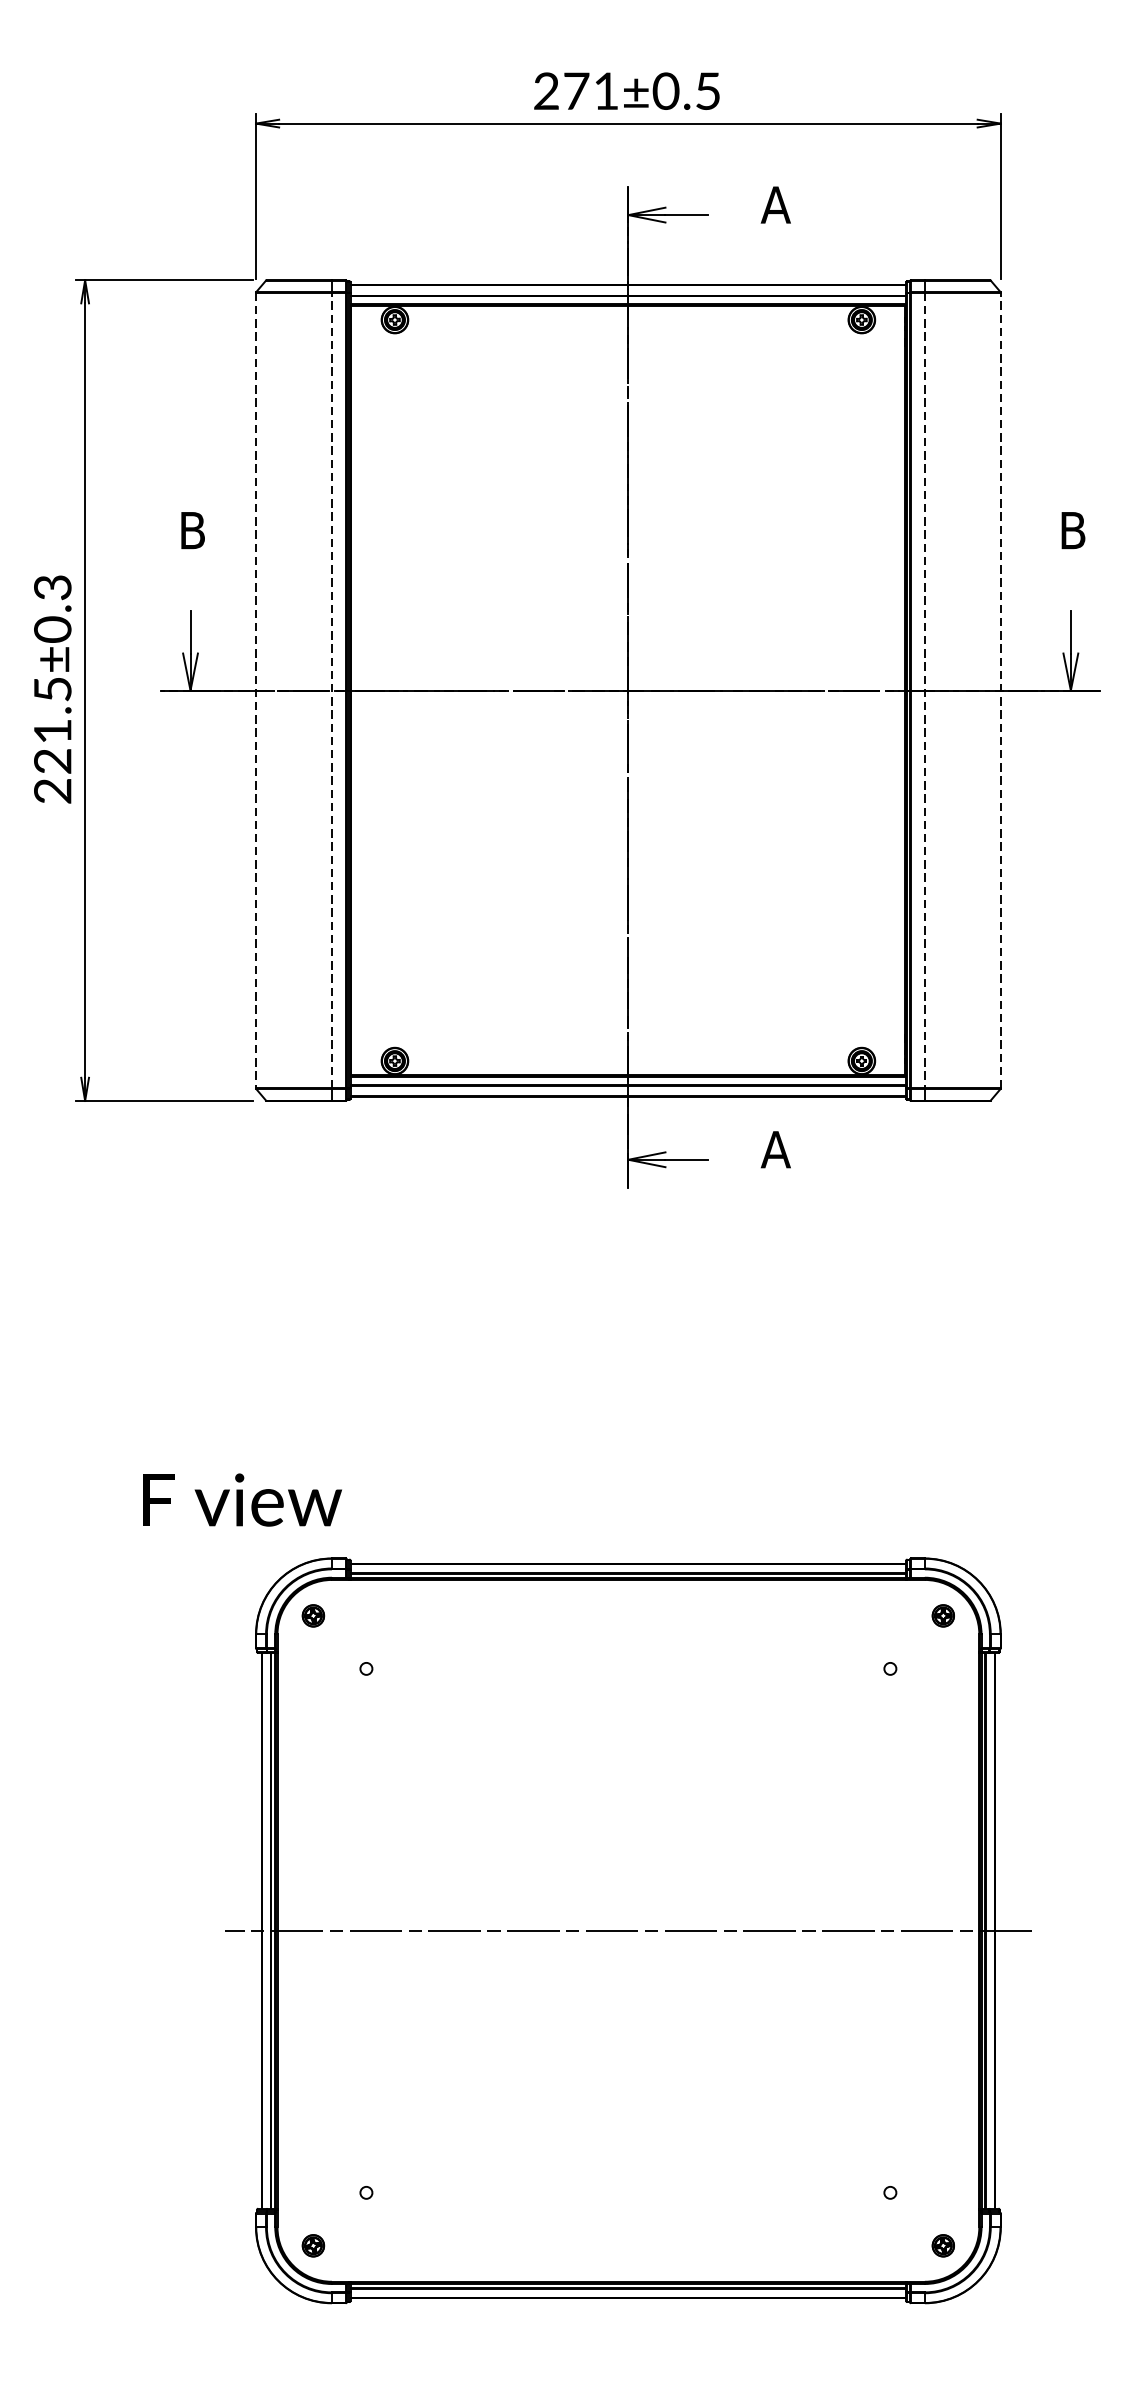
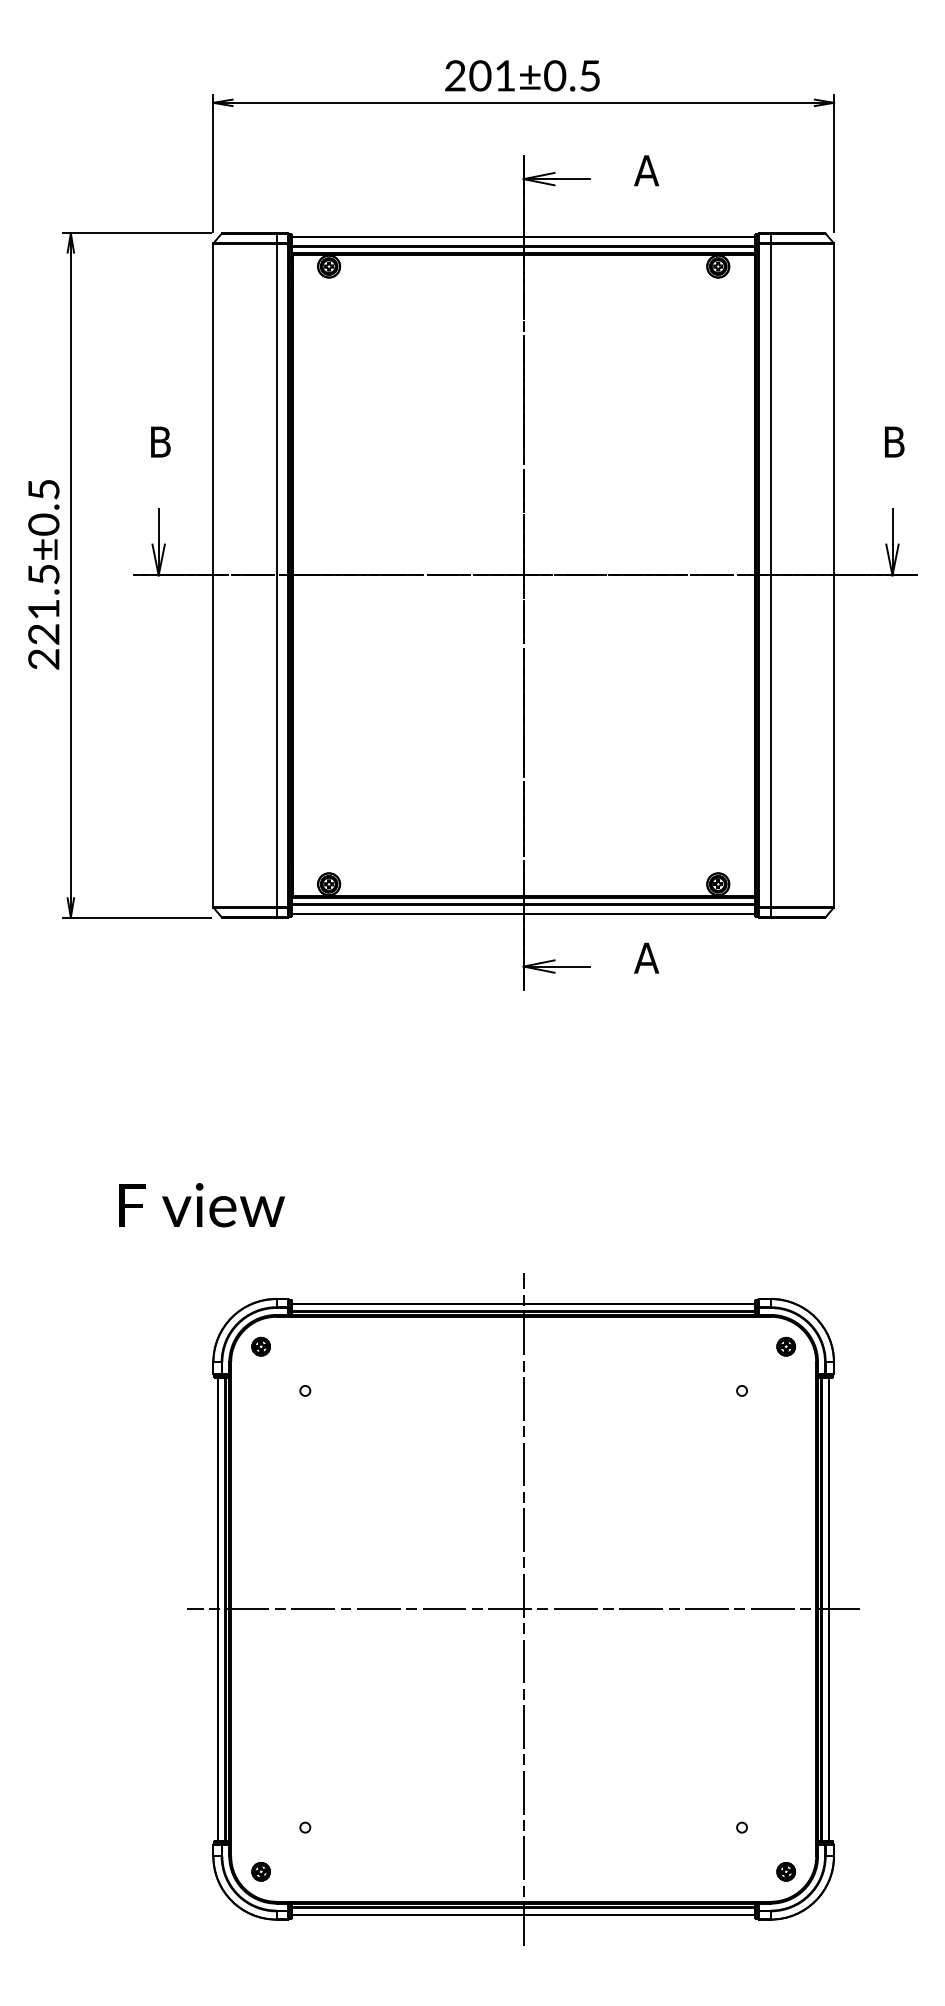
text: (576, 90) -> (480, 75), 271±0.5 -> 201±0.5
text: (52, 587) -> (43, 489), 221.5±0.3 -> 221.5±0.5
line: (256, 690) -> (213, 575), dashed -> solid
line: (331, 690) -> (276, 575), dashed -> solid
line: (924, 690) -> (770, 575), dashed -> solid
line: (1001, 690) -> (834, 575), dashed -> solid
text: (241, 1500) -> (201, 1205), moved
line: (628, 1929) -> (523, 1608), added

